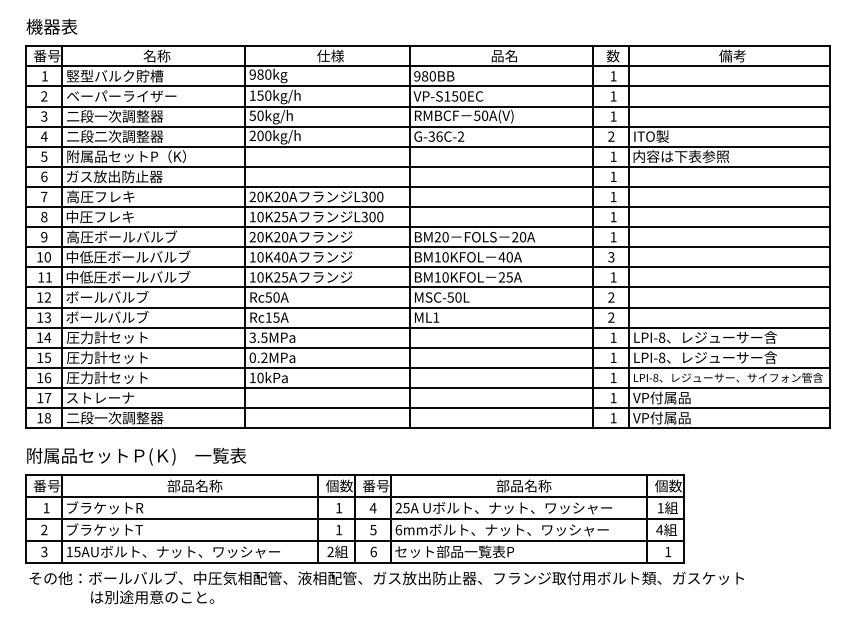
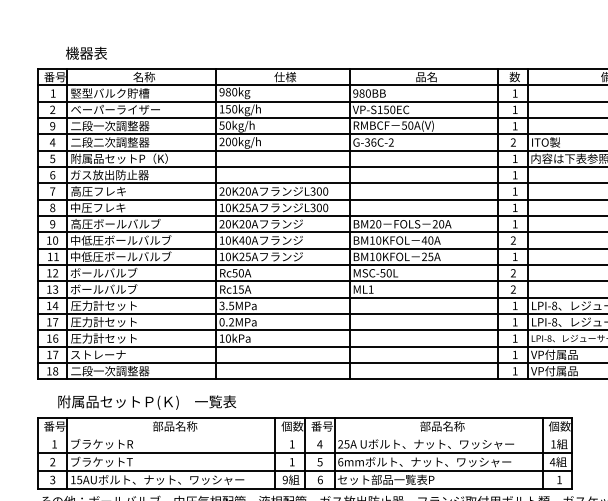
text: (51, 26) -> (86, 53), moved
text: (44, 116) -> (52, 126), 3 -> 9
text: (611, 257) -> (513, 240), 3 -> 2
text: (47, 357) -> (55, 321), 15 -> 17
text: (136, 456) -> (147, 402), moved
line: (354, 497) -> (304, 435), removed
text: (330, 552) -> (285, 480), 2 -> 9

